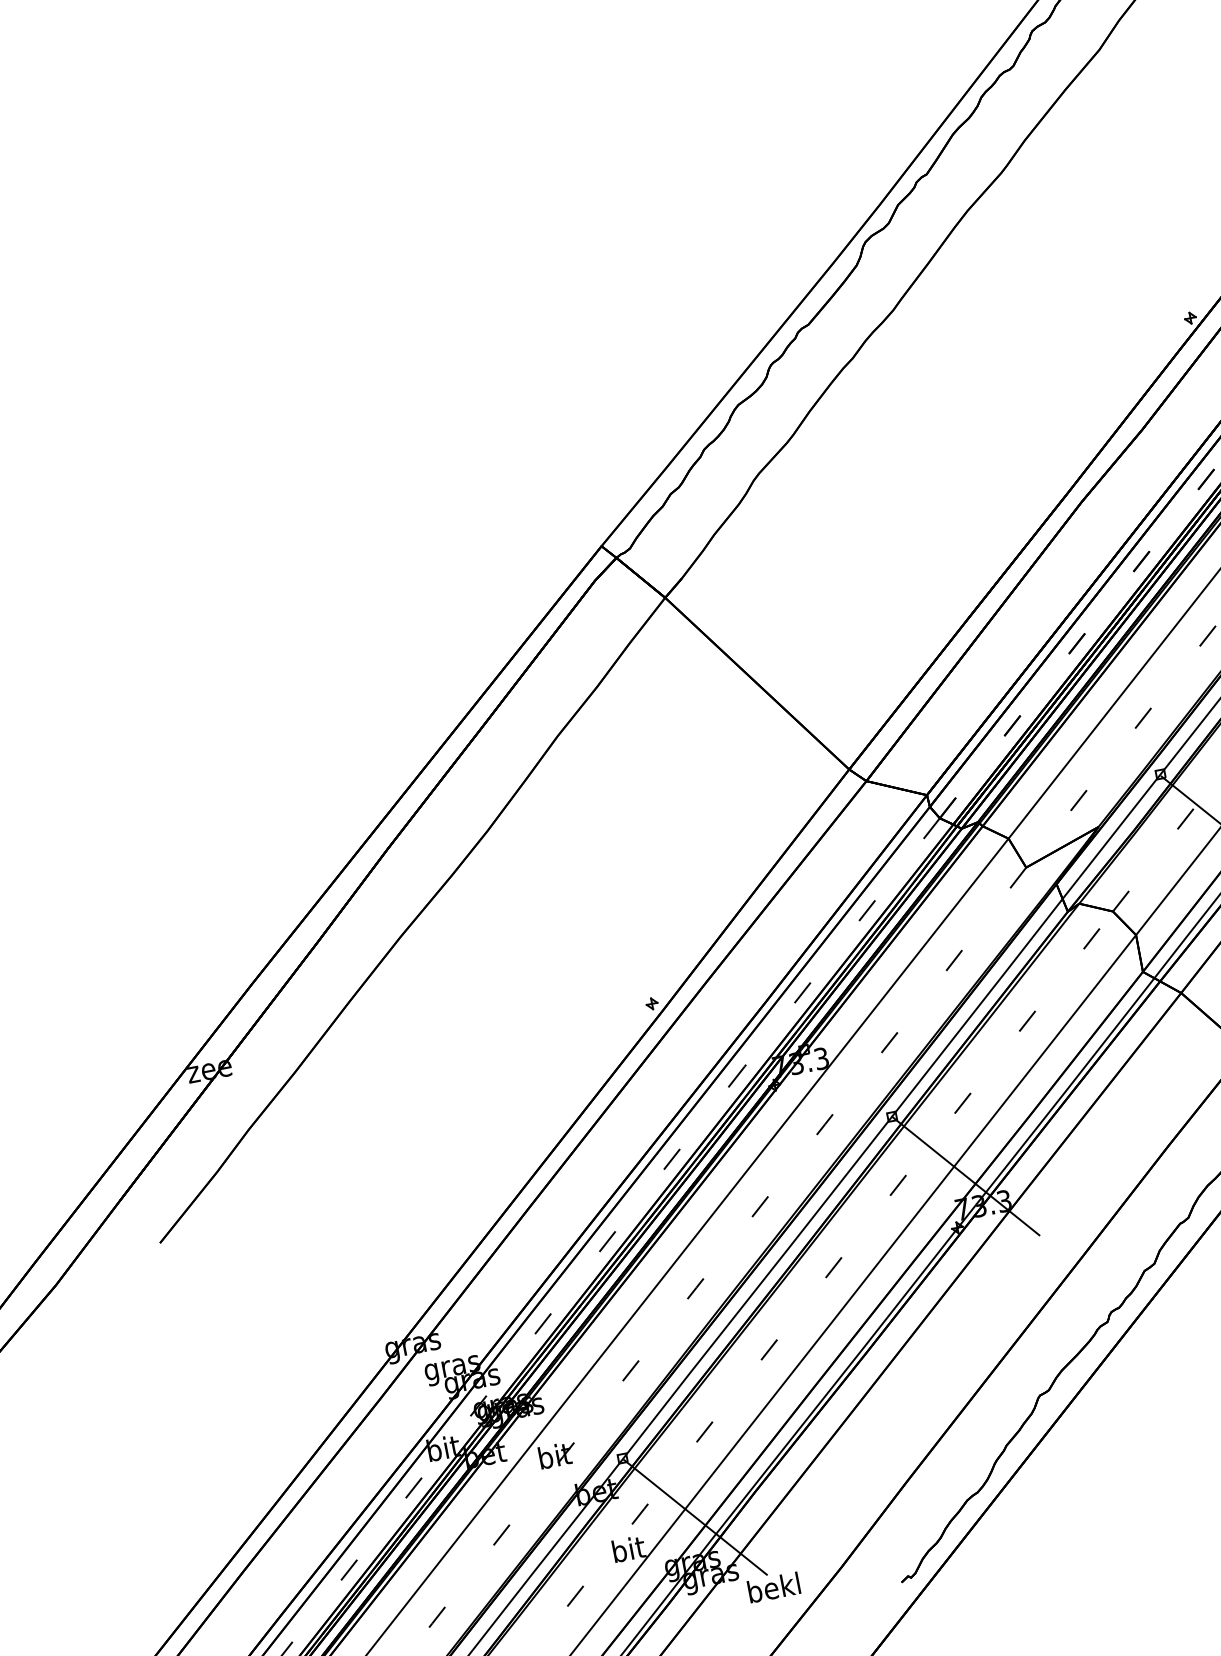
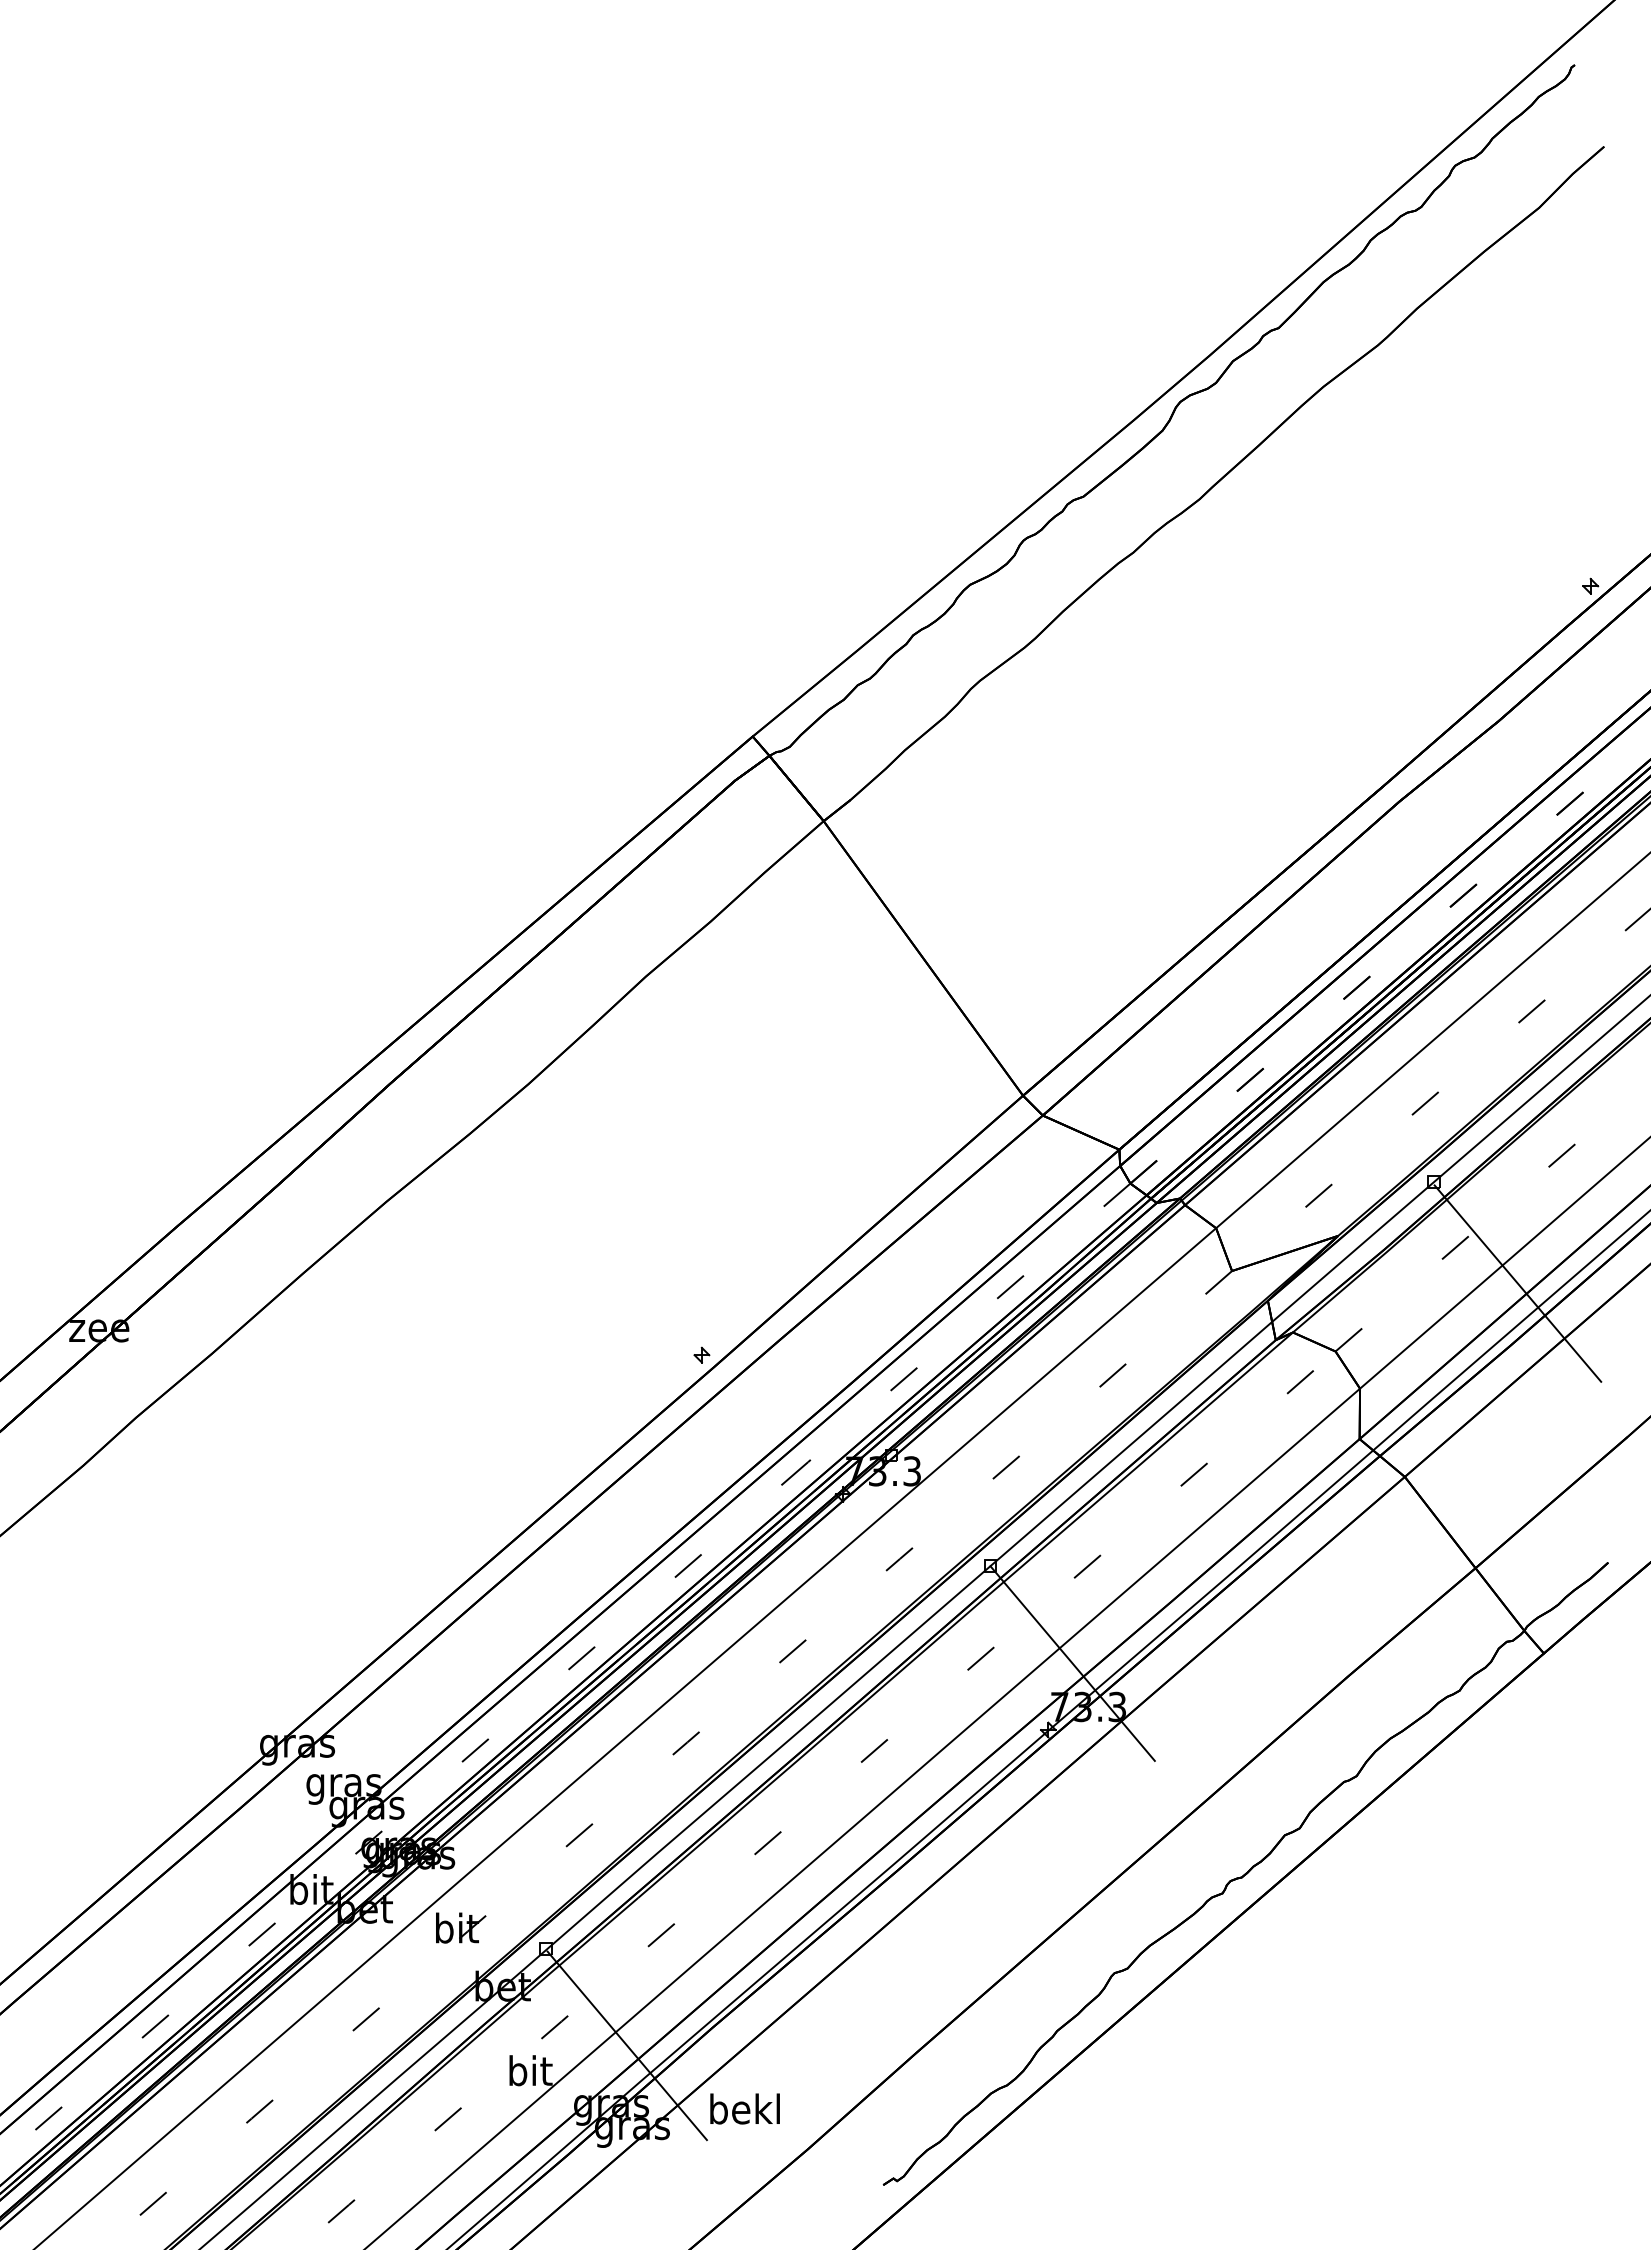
text: (773, 1587) -> (744, 2108), moved

